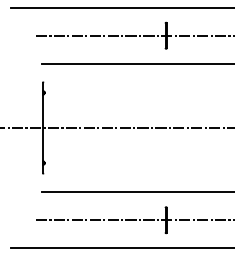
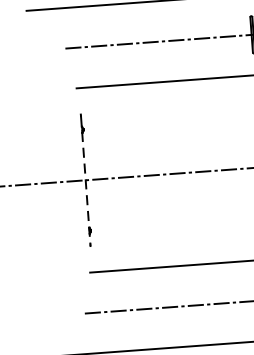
line: (43, 128) -> (86, 181), solid -> dashed

